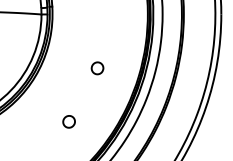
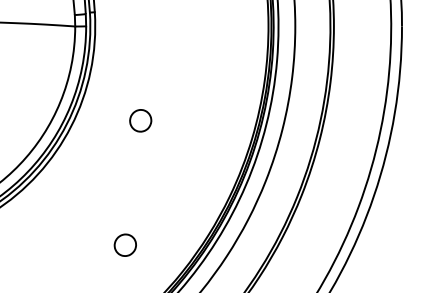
part: (97, 68) -> (140, 121), moved
part: (68, 121) -> (124, 244), moved

